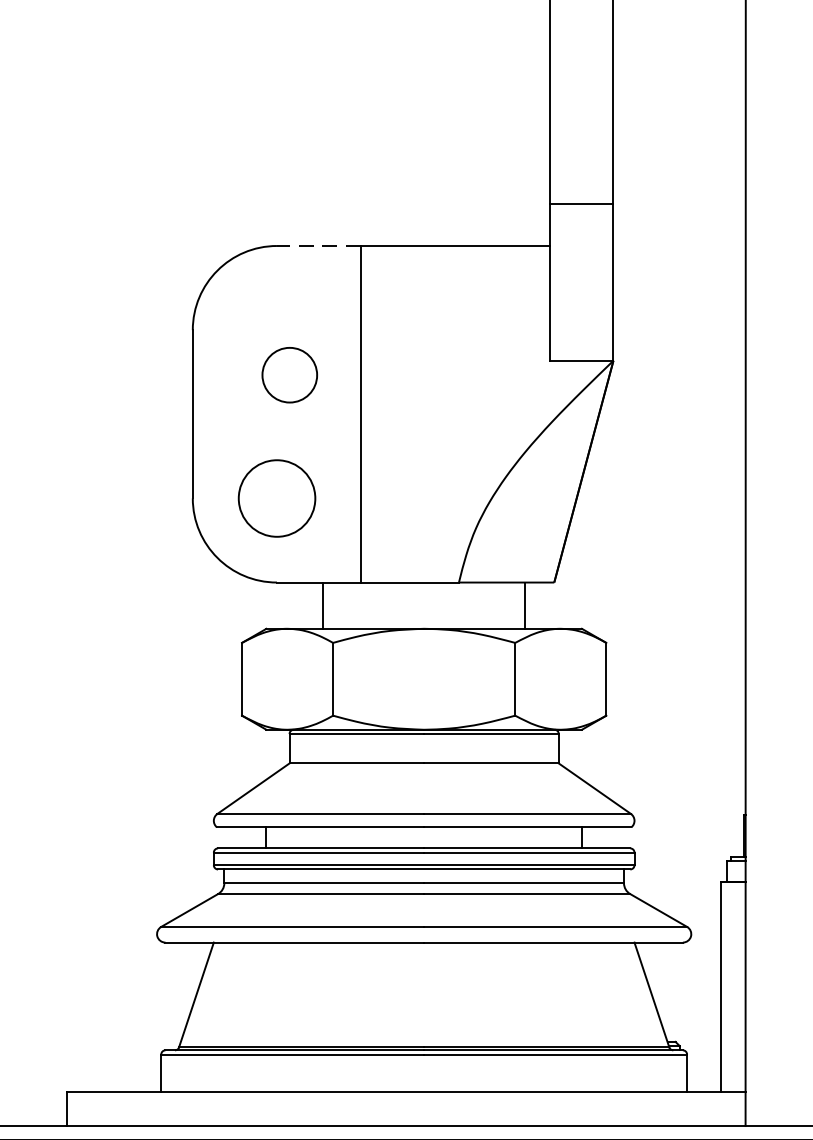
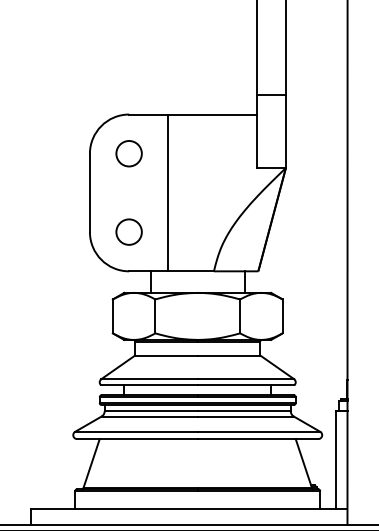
line: (318, 245) -> (148, 114), dashed -> solid
circle: (288, 374) -> (128, 153), moved
circle: (275, 497) -> (128, 231), size x0.71

